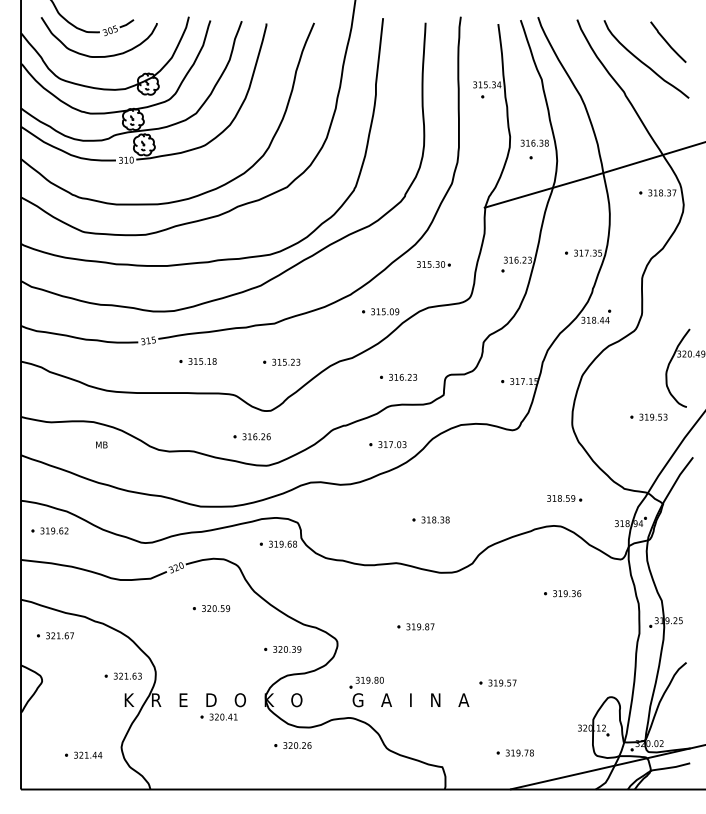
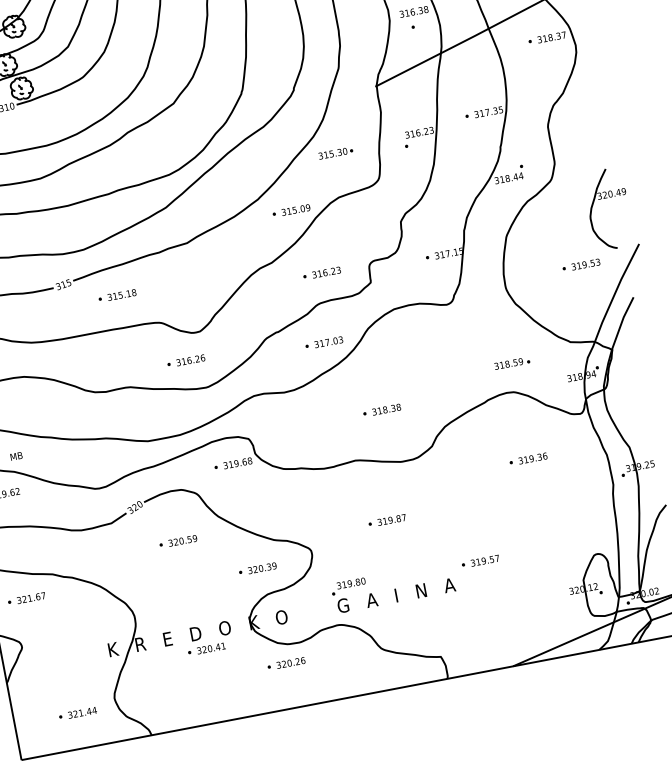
part: (281, 361) -> (201, 279), removed
text: (101, 444) -> (16, 455), moved
part: (122, 675) -> (101, 626), removed
part: (514, 752) -> (510, 628), removed

